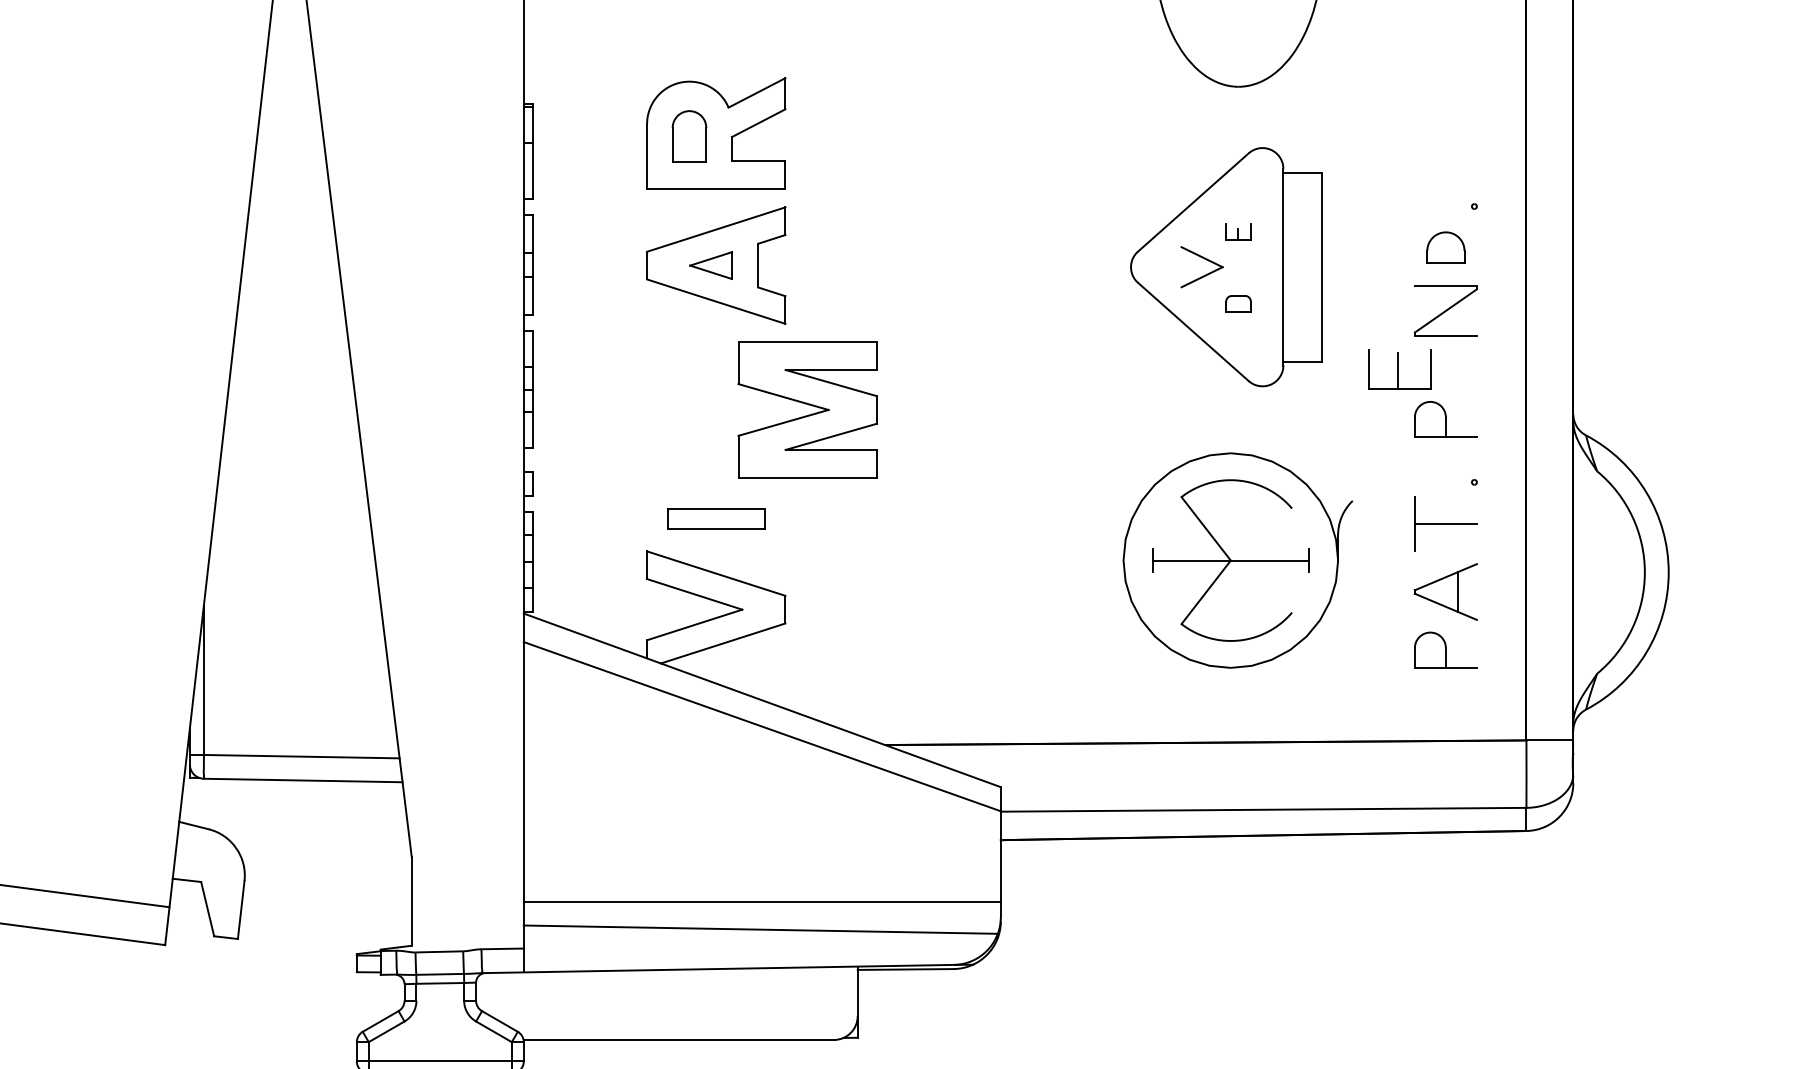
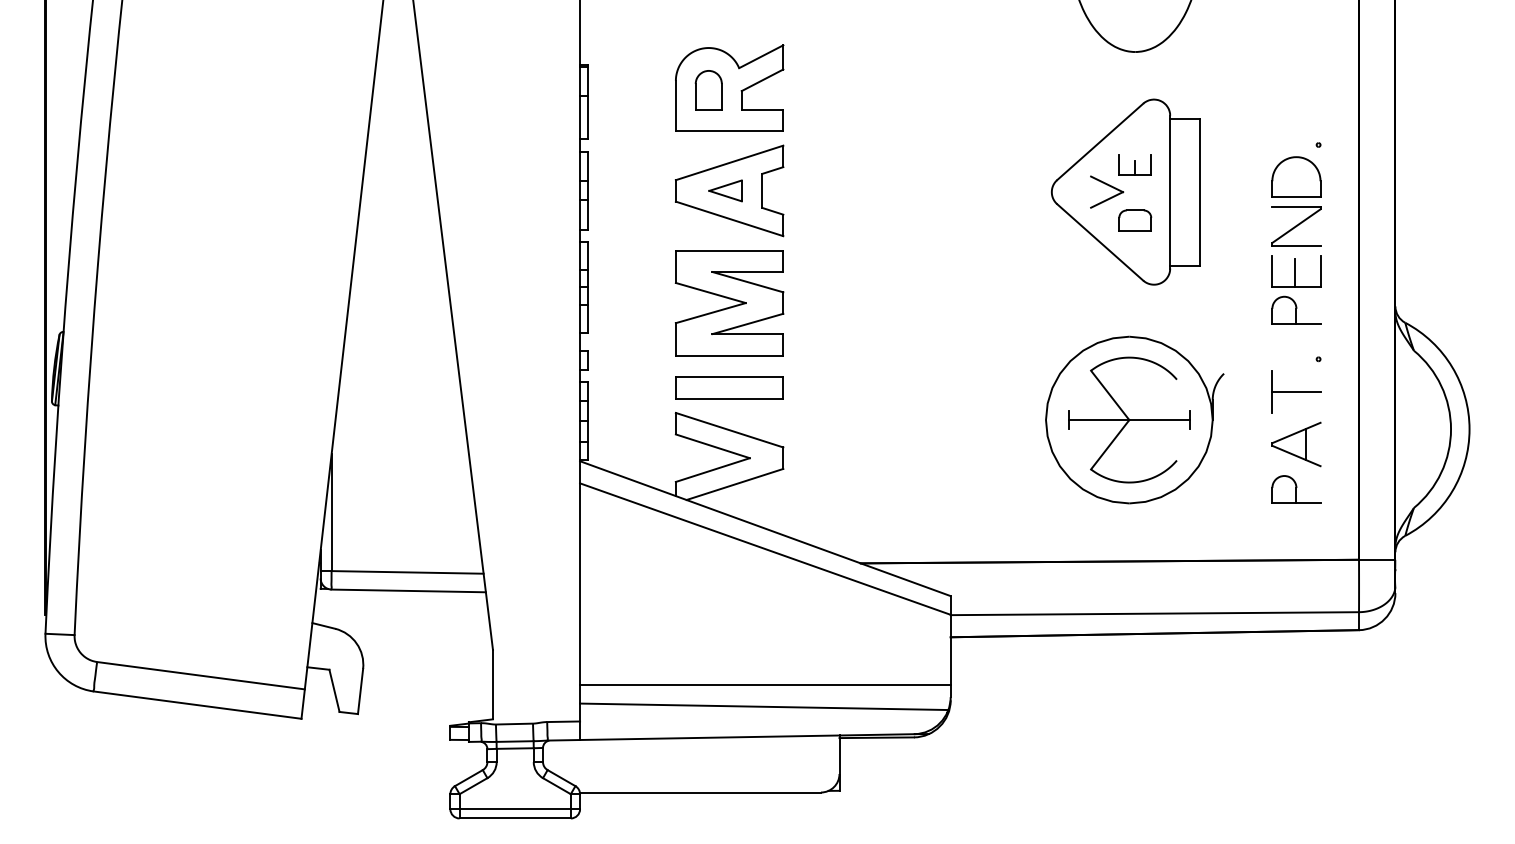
part: (1237, 231) -> (1134, 164), size x1.67
part: (1445, 247) -> (1296, 176), size x1.67
part: (1238, 303) -> (1135, 220), size x1.67
part: (1399, 369) -> (1296, 271), moved
part: (807, 410) -> (729, 303), moved
part: (716, 518) -> (729, 387), size x1.43

